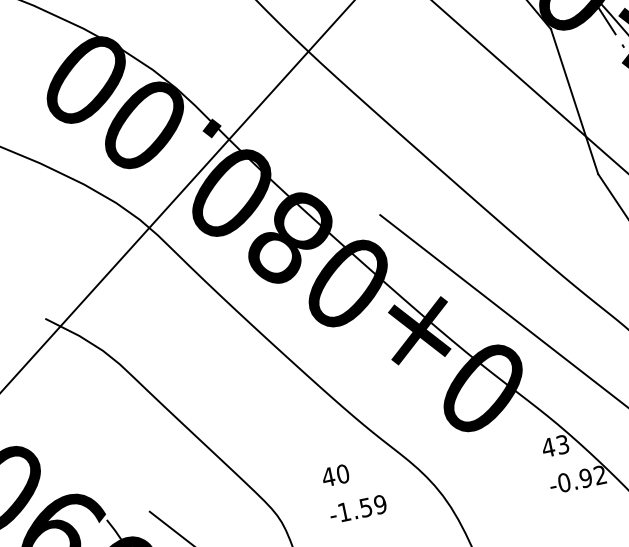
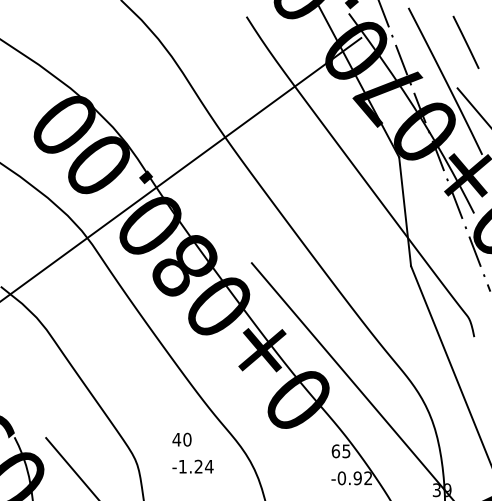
text: (554, 446) -> (340, 451), 43 -> 65
text: (372, 505) -> (203, 466), -1.59 -> -1.24

